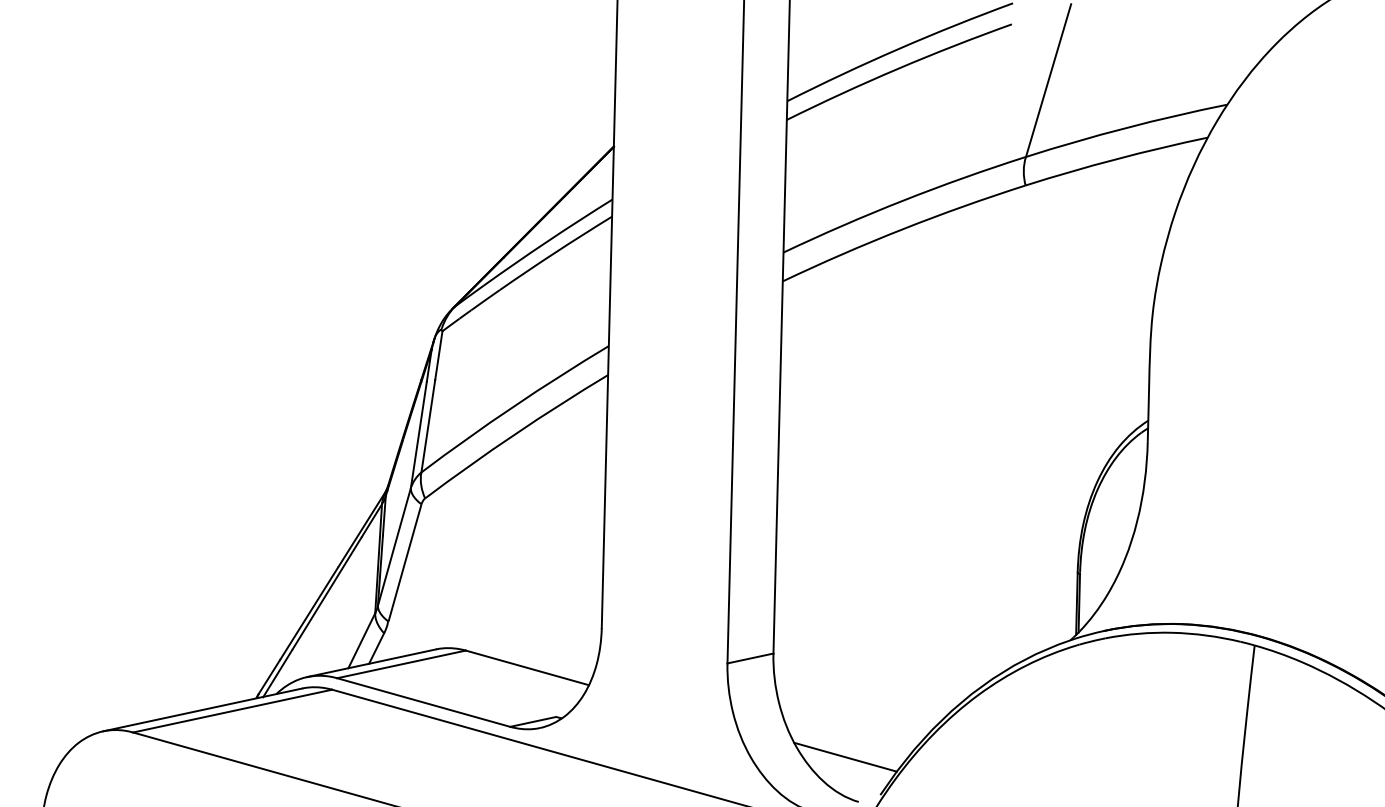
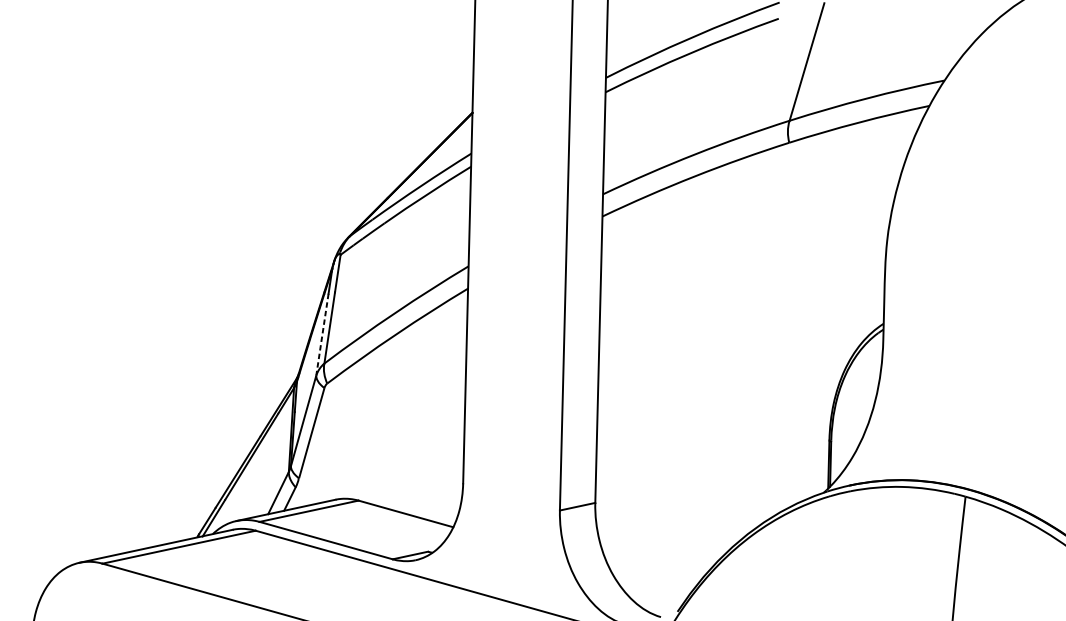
line: (418, 434) -> (322, 334), solid -> dashed
line: (845, 756) -> (650, 582), removed

